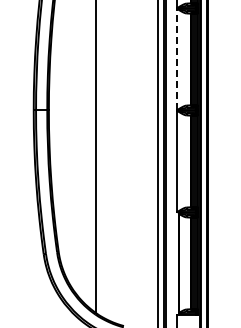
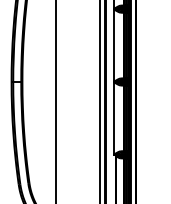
line: (176, 59) -> (113, 45), dashed -> solid

